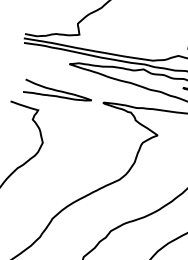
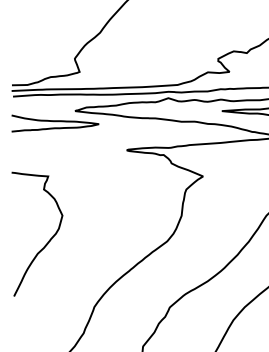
curve: (58, 91) -> (55, 122), moved

